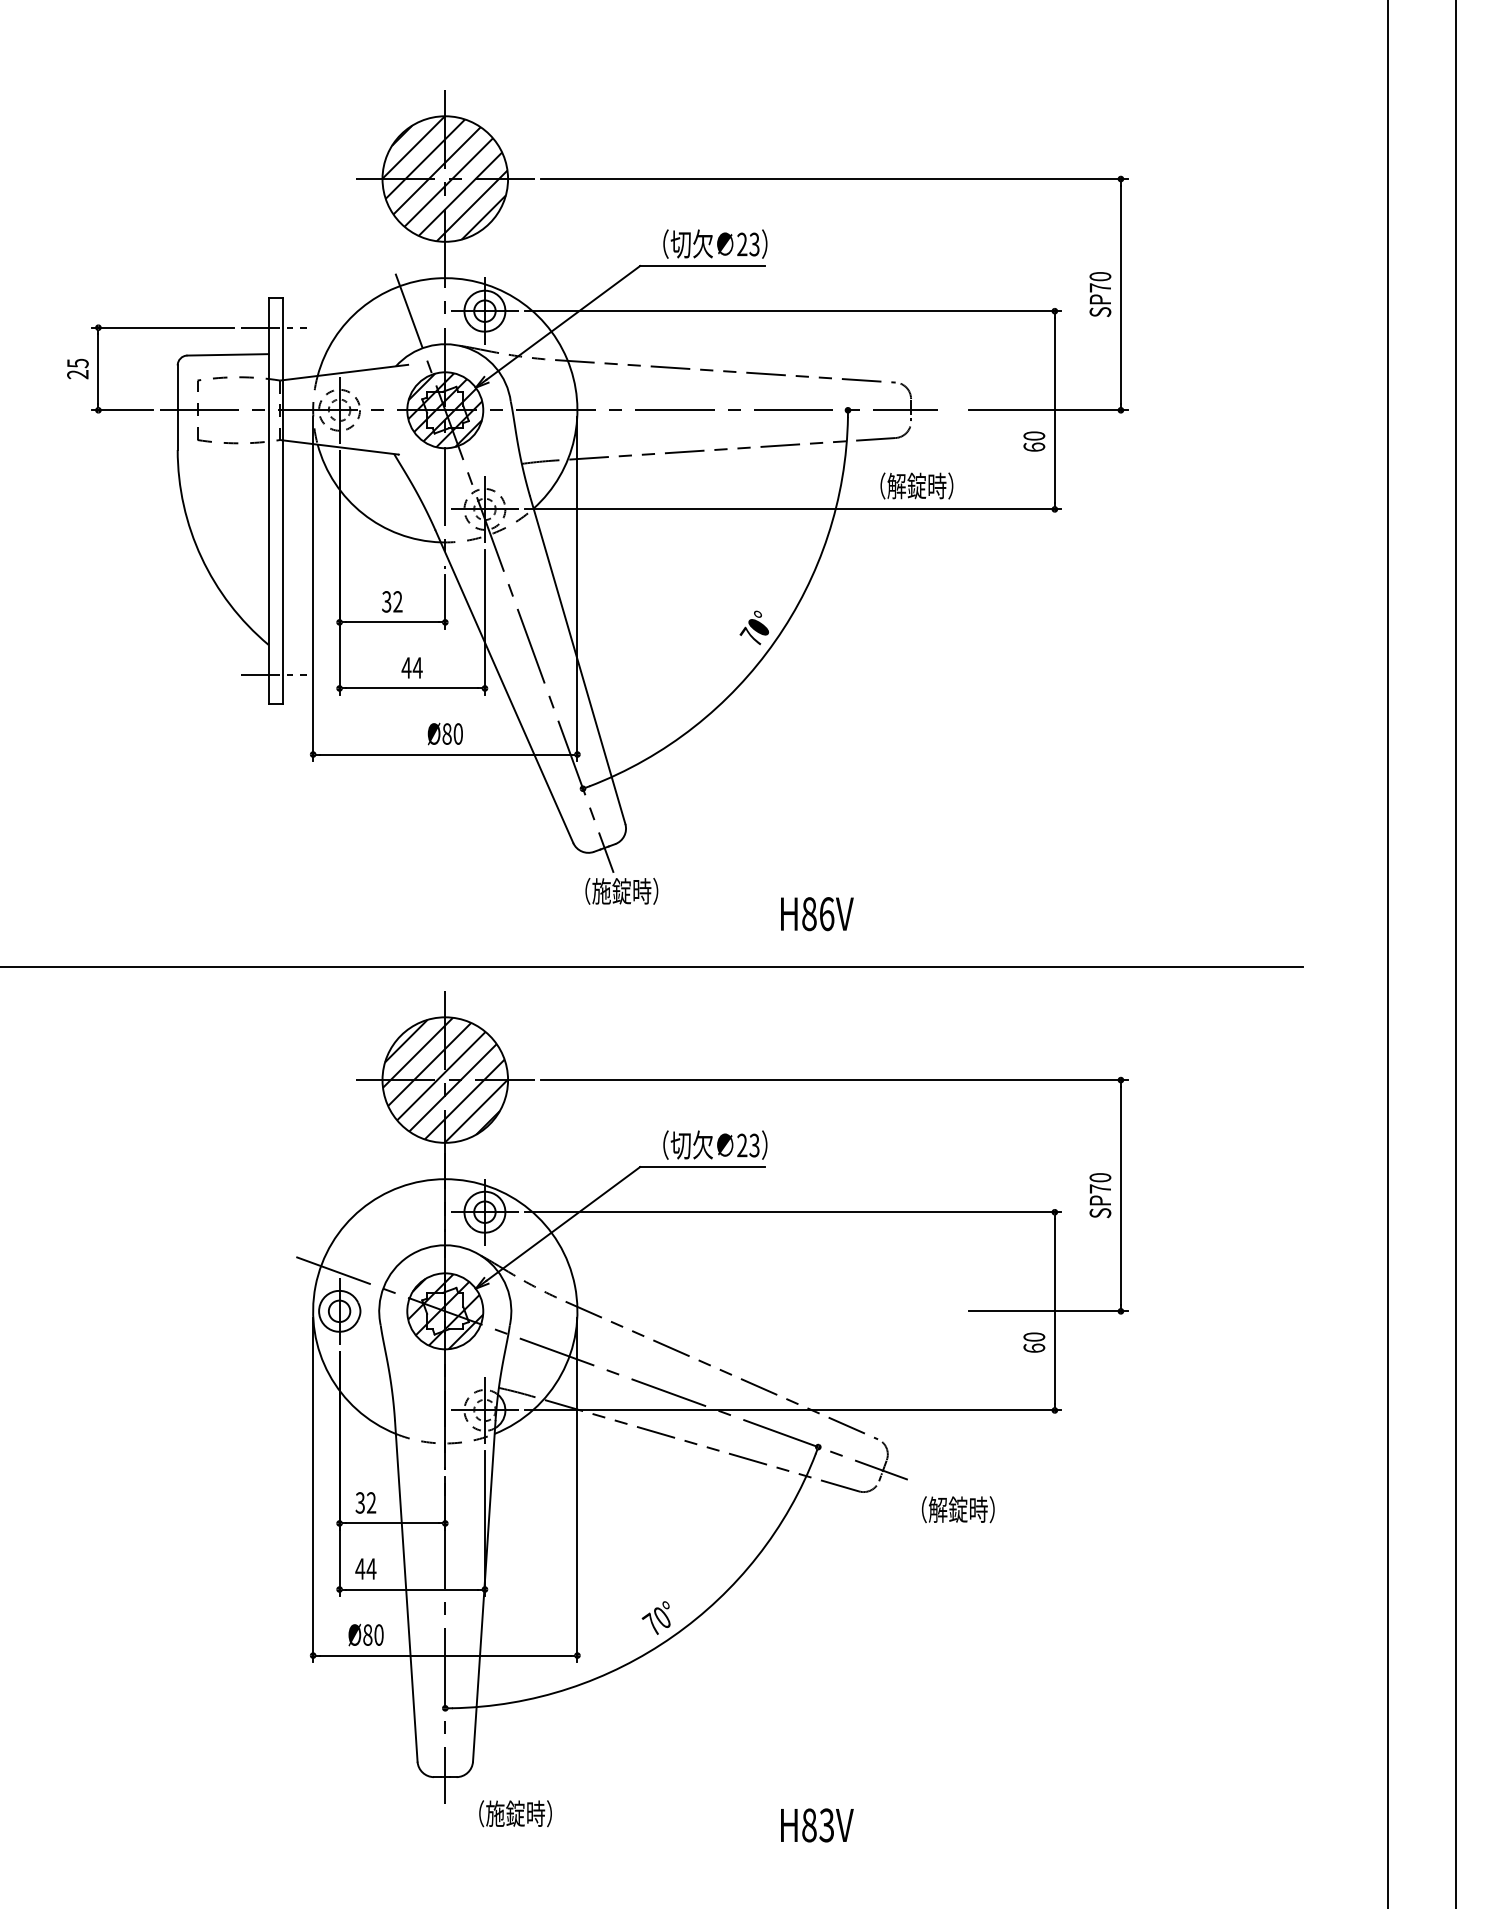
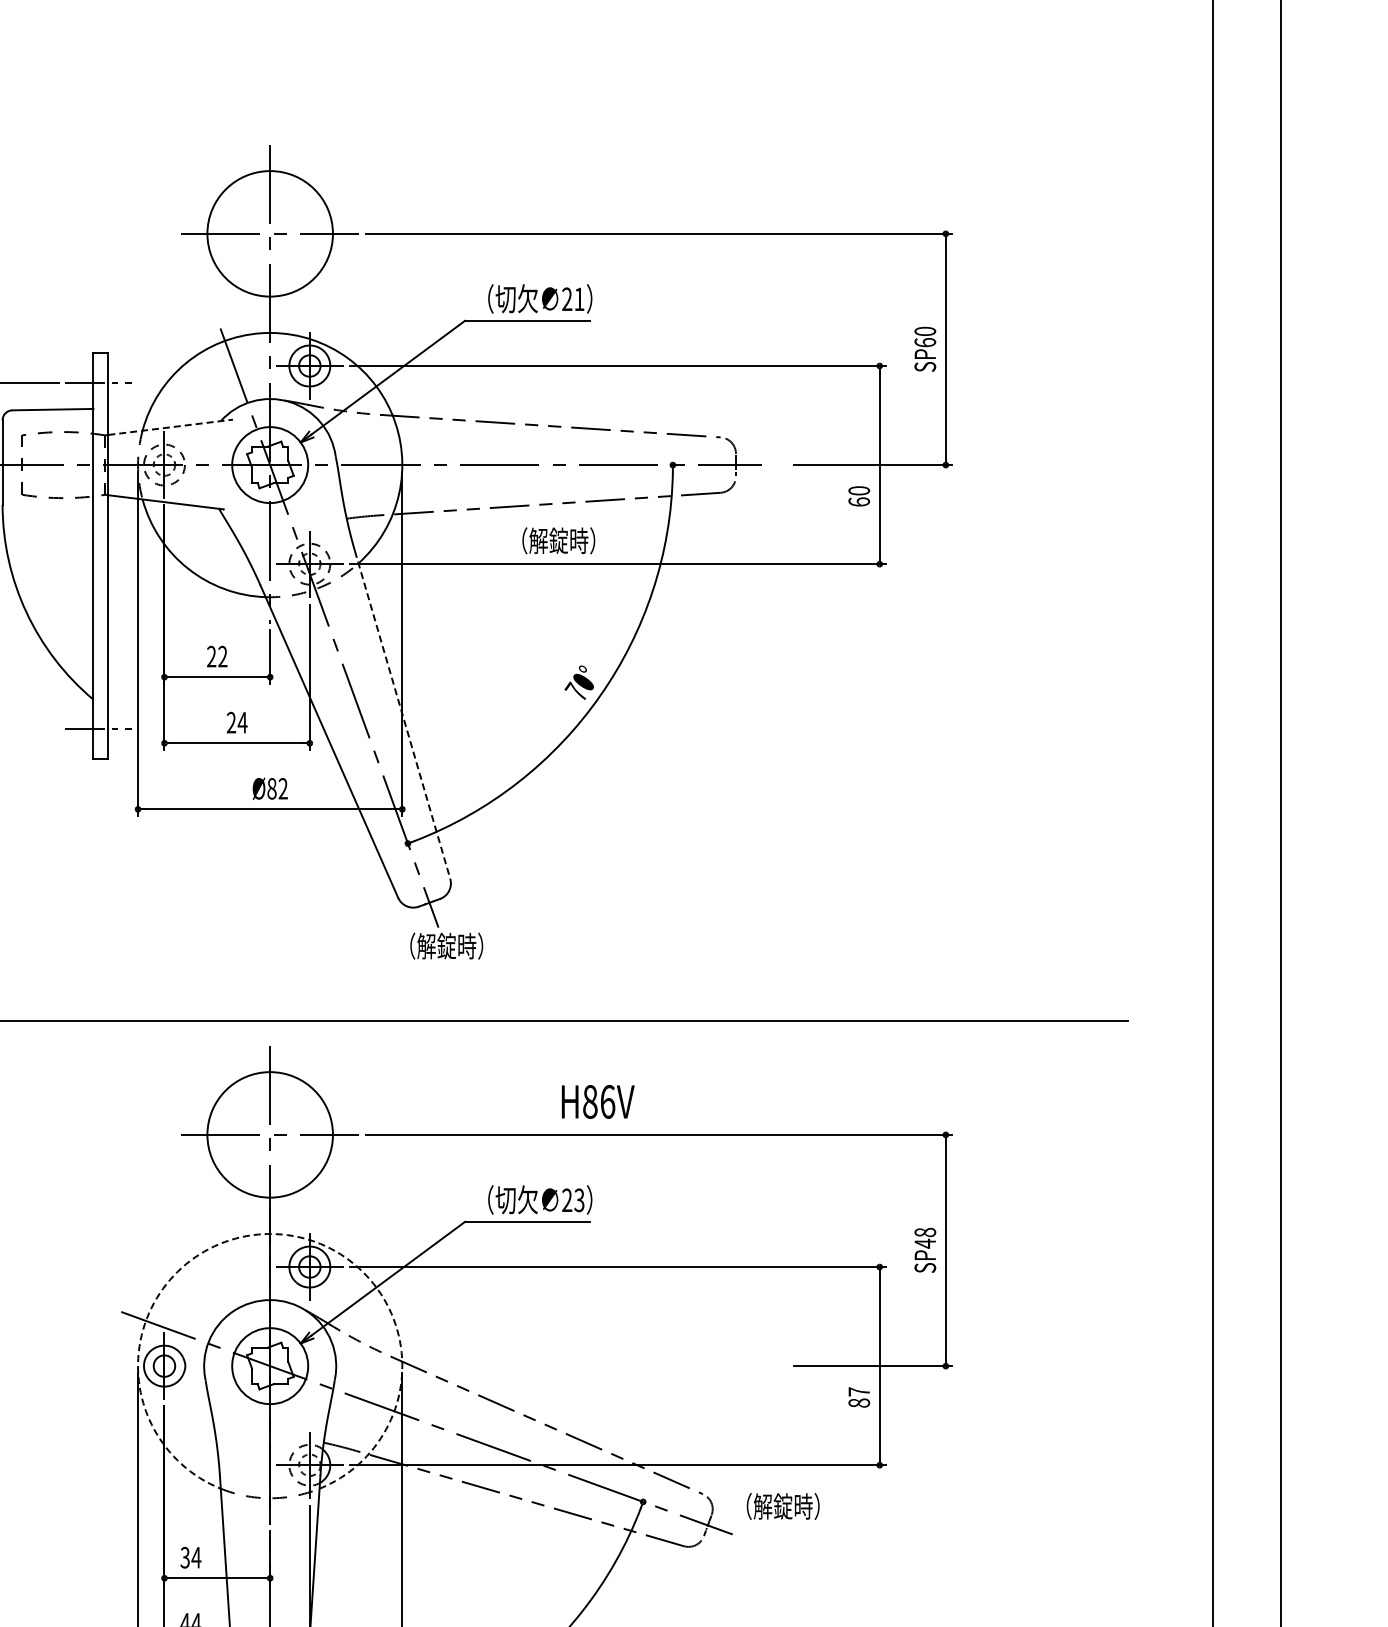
hatch: (444, 178) -> (269, 233), removed
text: (754, 244) -> (579, 299), 23 -> 21
text: (1100, 287) -> (925, 342), SP70 -> SP60
line: (345, 372) -> (170, 427), solid -> dashed
hatch: (445, 410) -> (270, 465), removed
text: (916, 485) -> (558, 540), moved
text: (386, 601) -> (211, 656), 32 -> 22
line: (577, 660) -> (402, 715), solid -> dashed
text: (406, 667) -> (231, 722), 44 -> 24
text: (457, 733) -> (282, 788), Ø80 -> Ø82
text: (601, 891) -> (426, 946), （施錠時） -> （解錠時）
text: (817, 914) -> (598, 1102), moved
hatch: (445, 1079) -> (270, 1134), removed
arc: (445, 1179) -> (270, 1234), solid -> dashed
text: (1099, 1183) -> (924, 1238), SP70 -> SP48
hatch: (445, 1311) -> (270, 1366), removed
text: (1034, 1342) -> (859, 1397), 60 -> 87
text: (371, 1502) -> (196, 1557), 32 -> 34
text: (958, 1509) -> (783, 1506), moved

